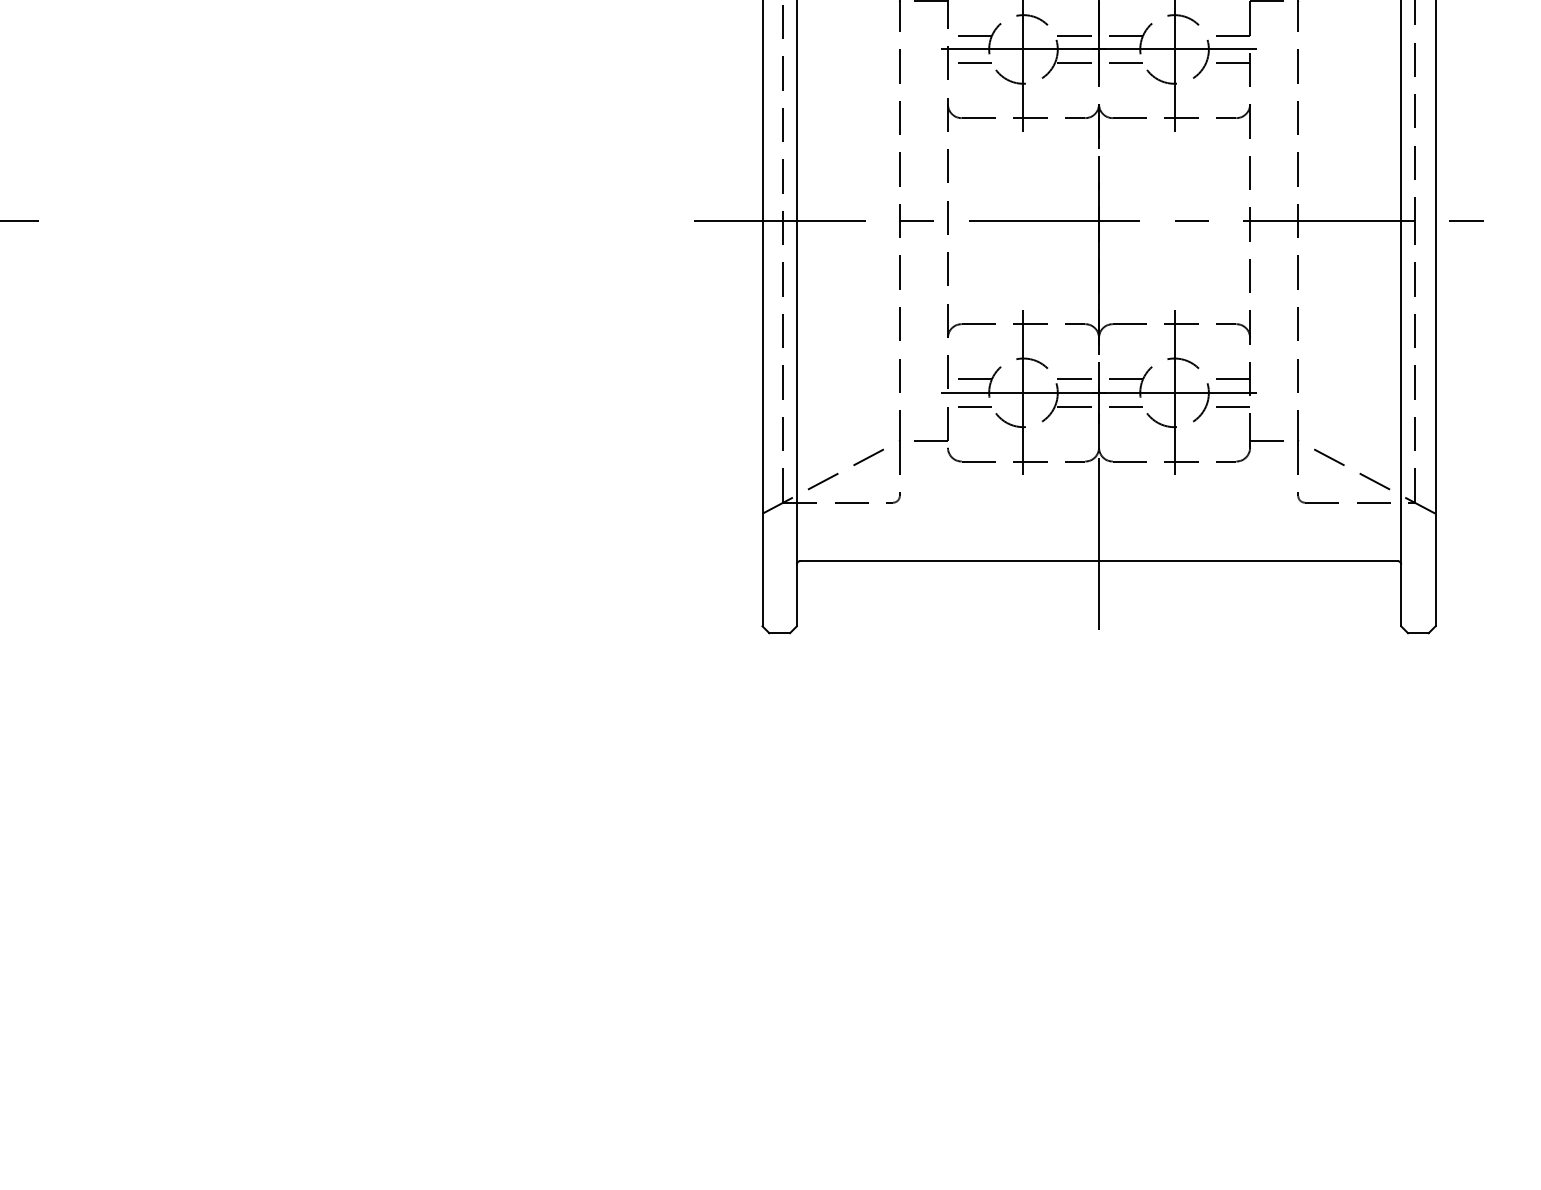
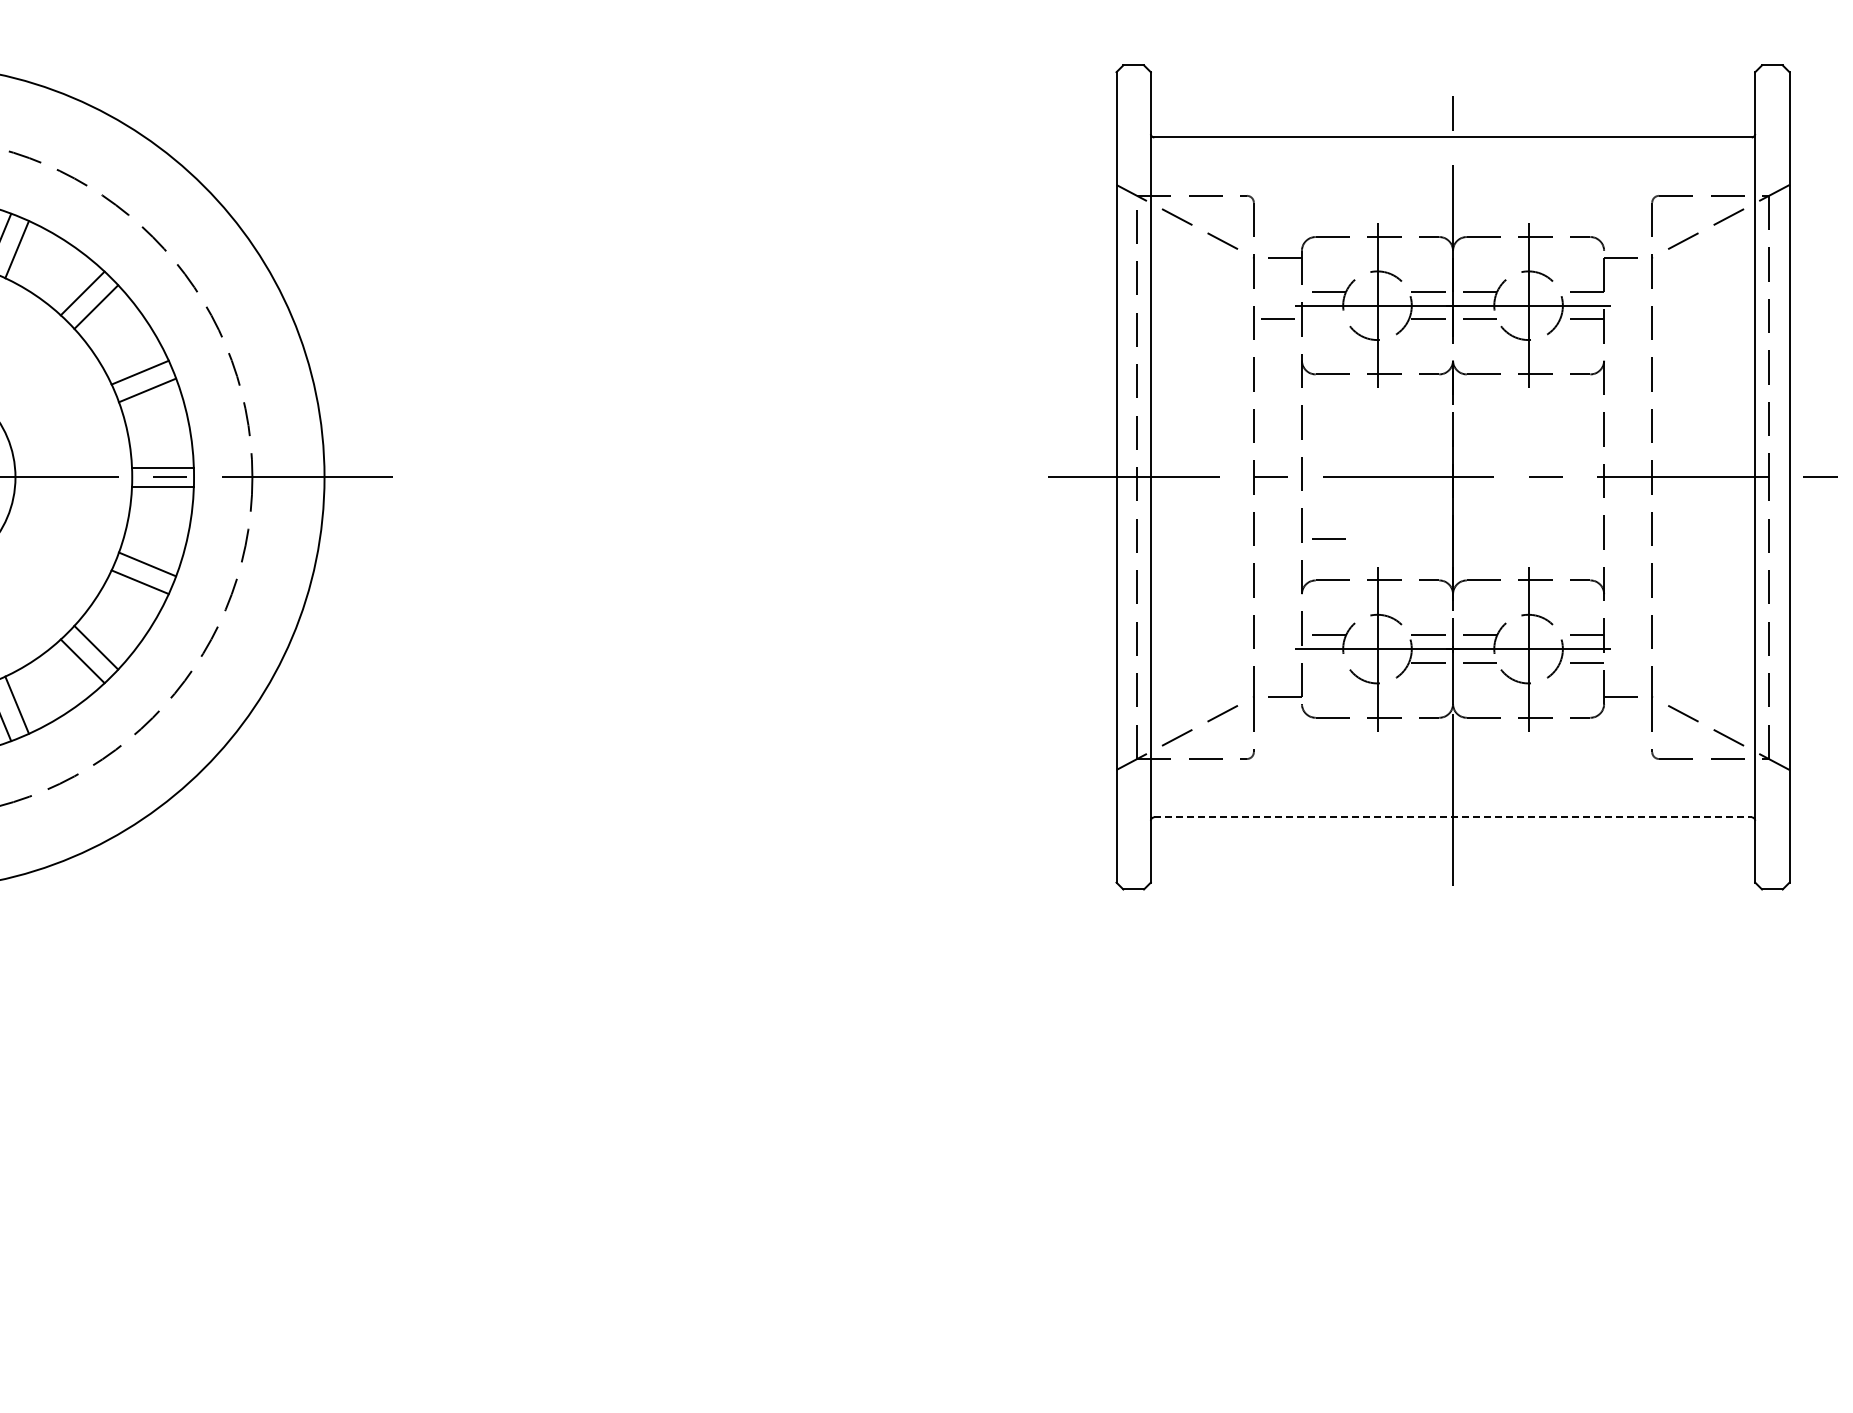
line: (974, 62) -> (1277, 318), moved
line: (974, 406) -> (1328, 538), moved
line: (1099, 561) -> (1453, 817), solid -> dashed

